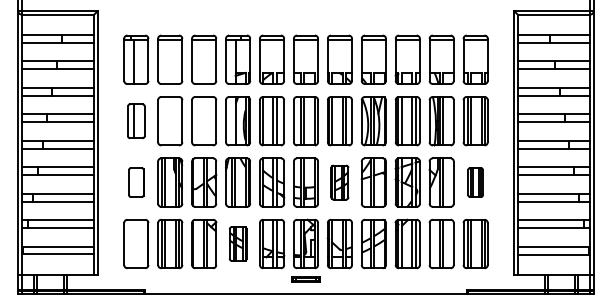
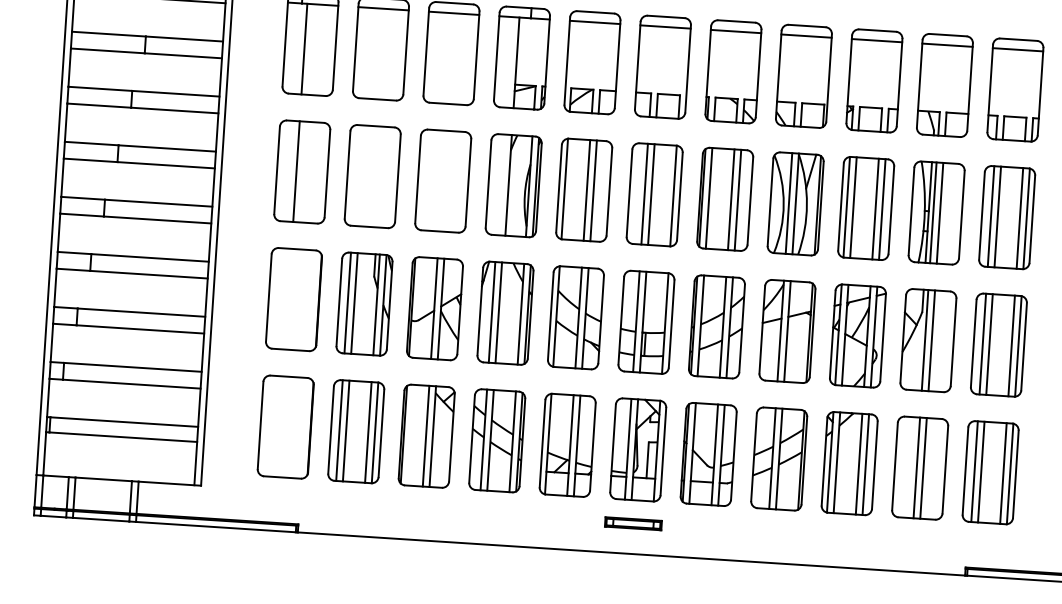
part: (136, 121) -> (302, 172), size x1.43
part: (136, 182) -> (294, 299), size x1.67
part: (339, 182) -> (716, 326), size x1.43
part: (475, 182) -> (998, 344), size x1.67
part: (238, 243) -> (498, 439), size x1.43

